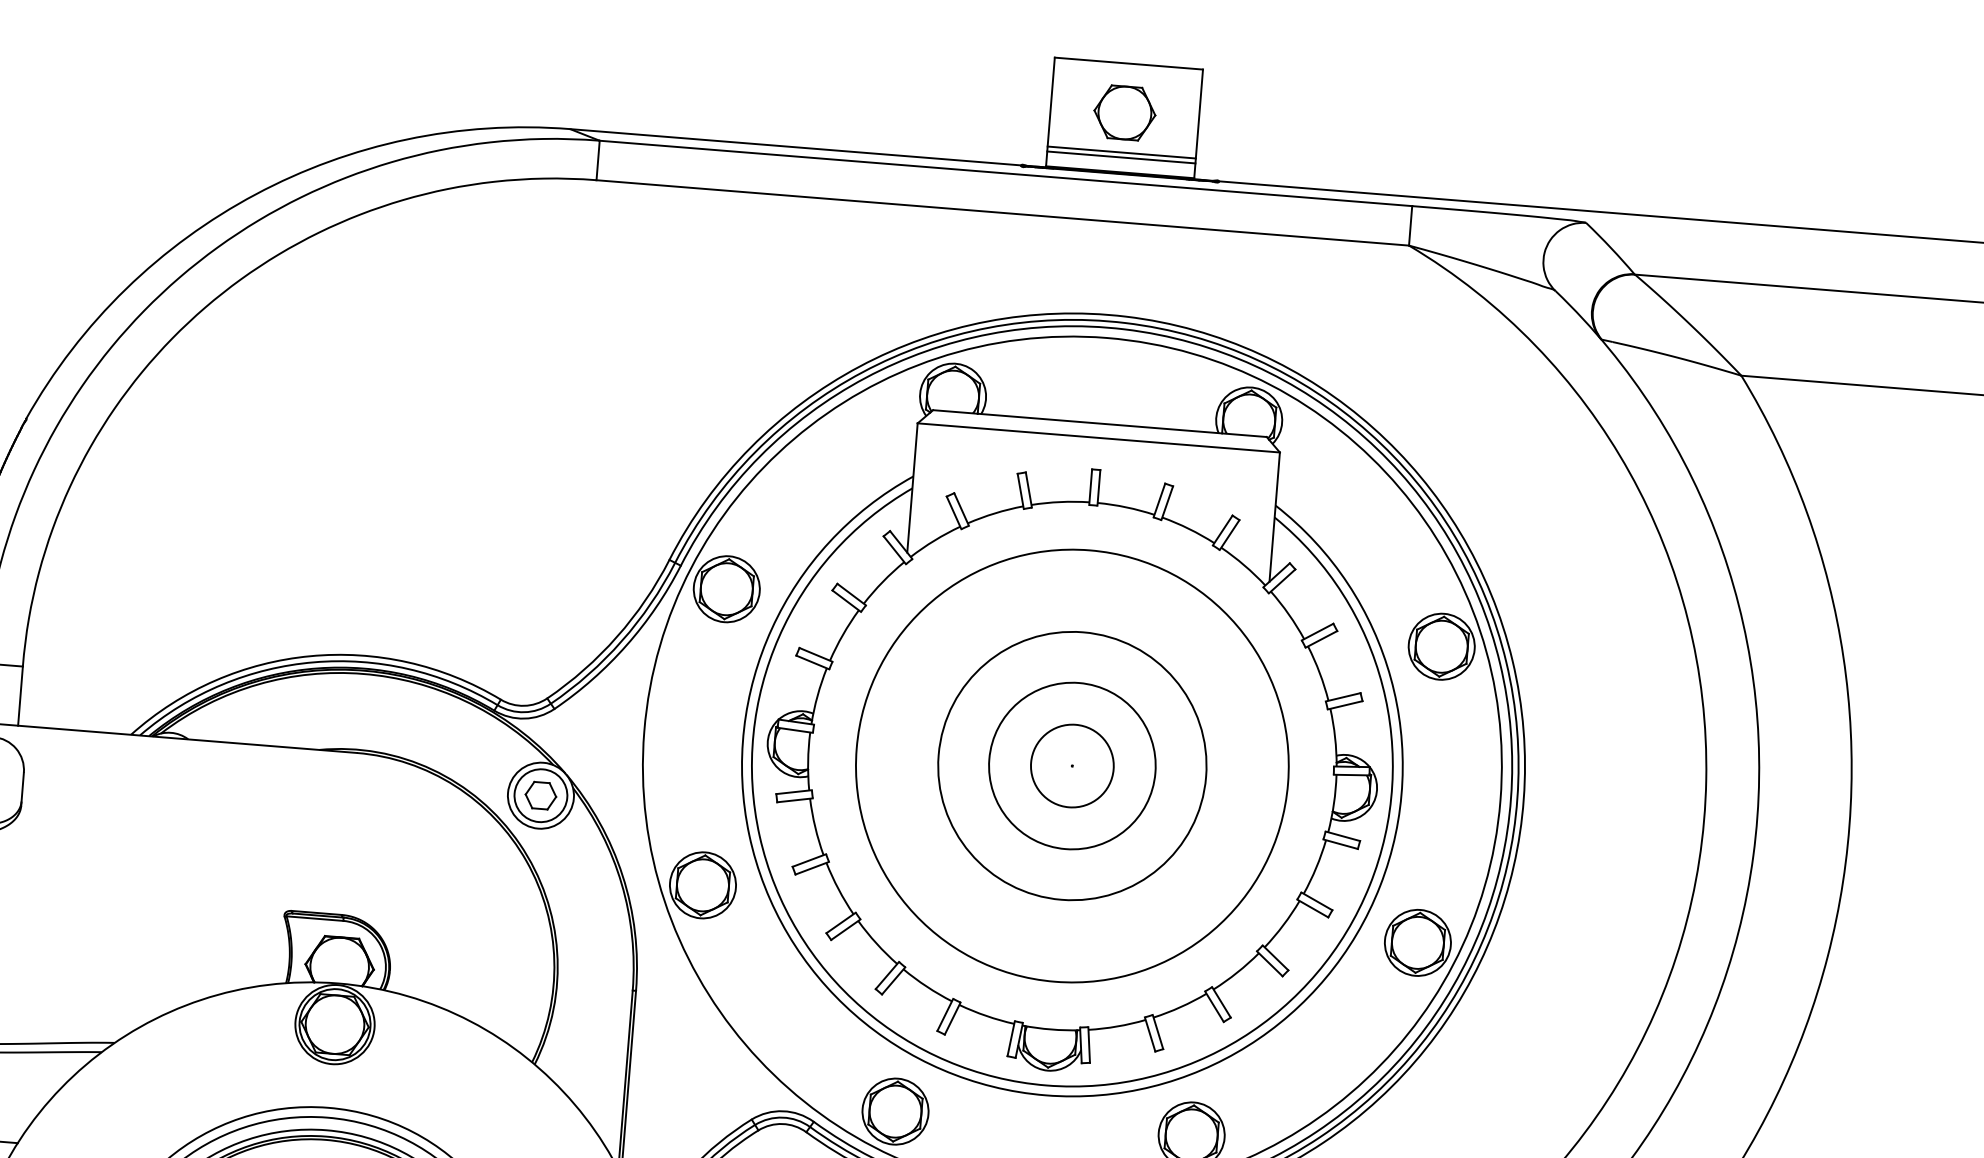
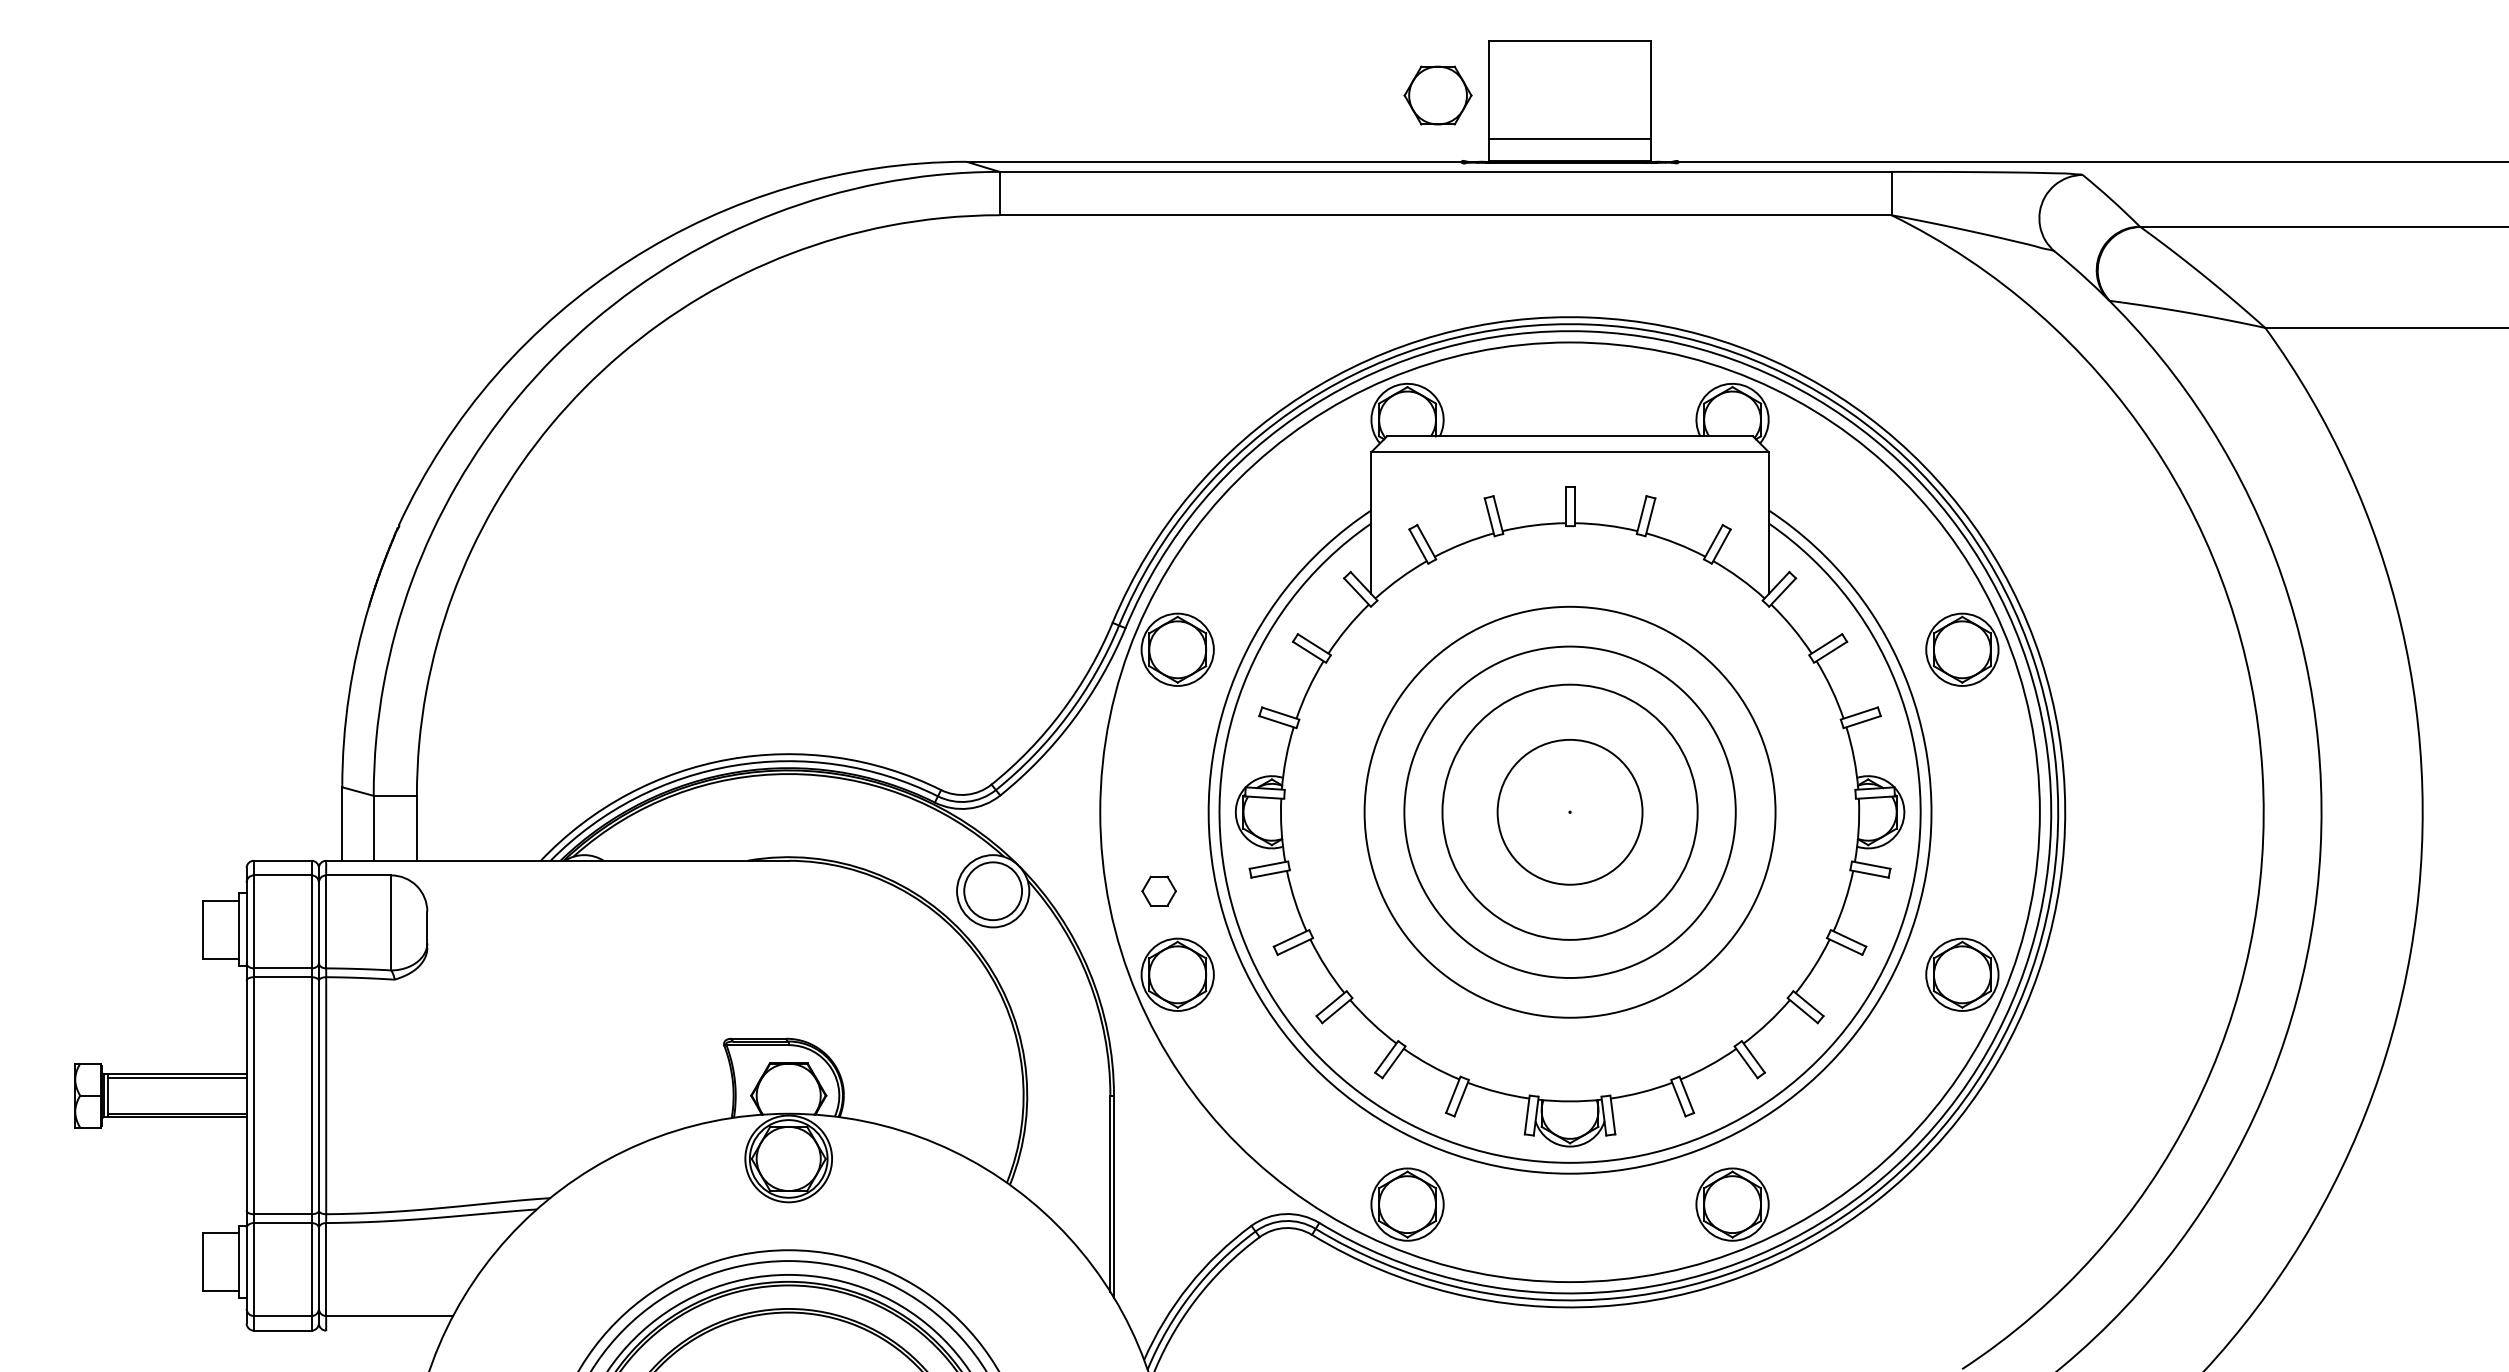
part: (1124, 112) -> (1437, 95), moved
line: (1120, 157) -> (1569, 144), removed
circle: (1071, 766) -> (1569, 812), size x0.7
circle: (1071, 766) -> (1569, 812), size x1.4
circle: (1071, 766) -> (1569, 812), size x1.4
circle: (1071, 766) -> (1569, 812), size x1.6
part: (540, 794) -> (1158, 890), moved

